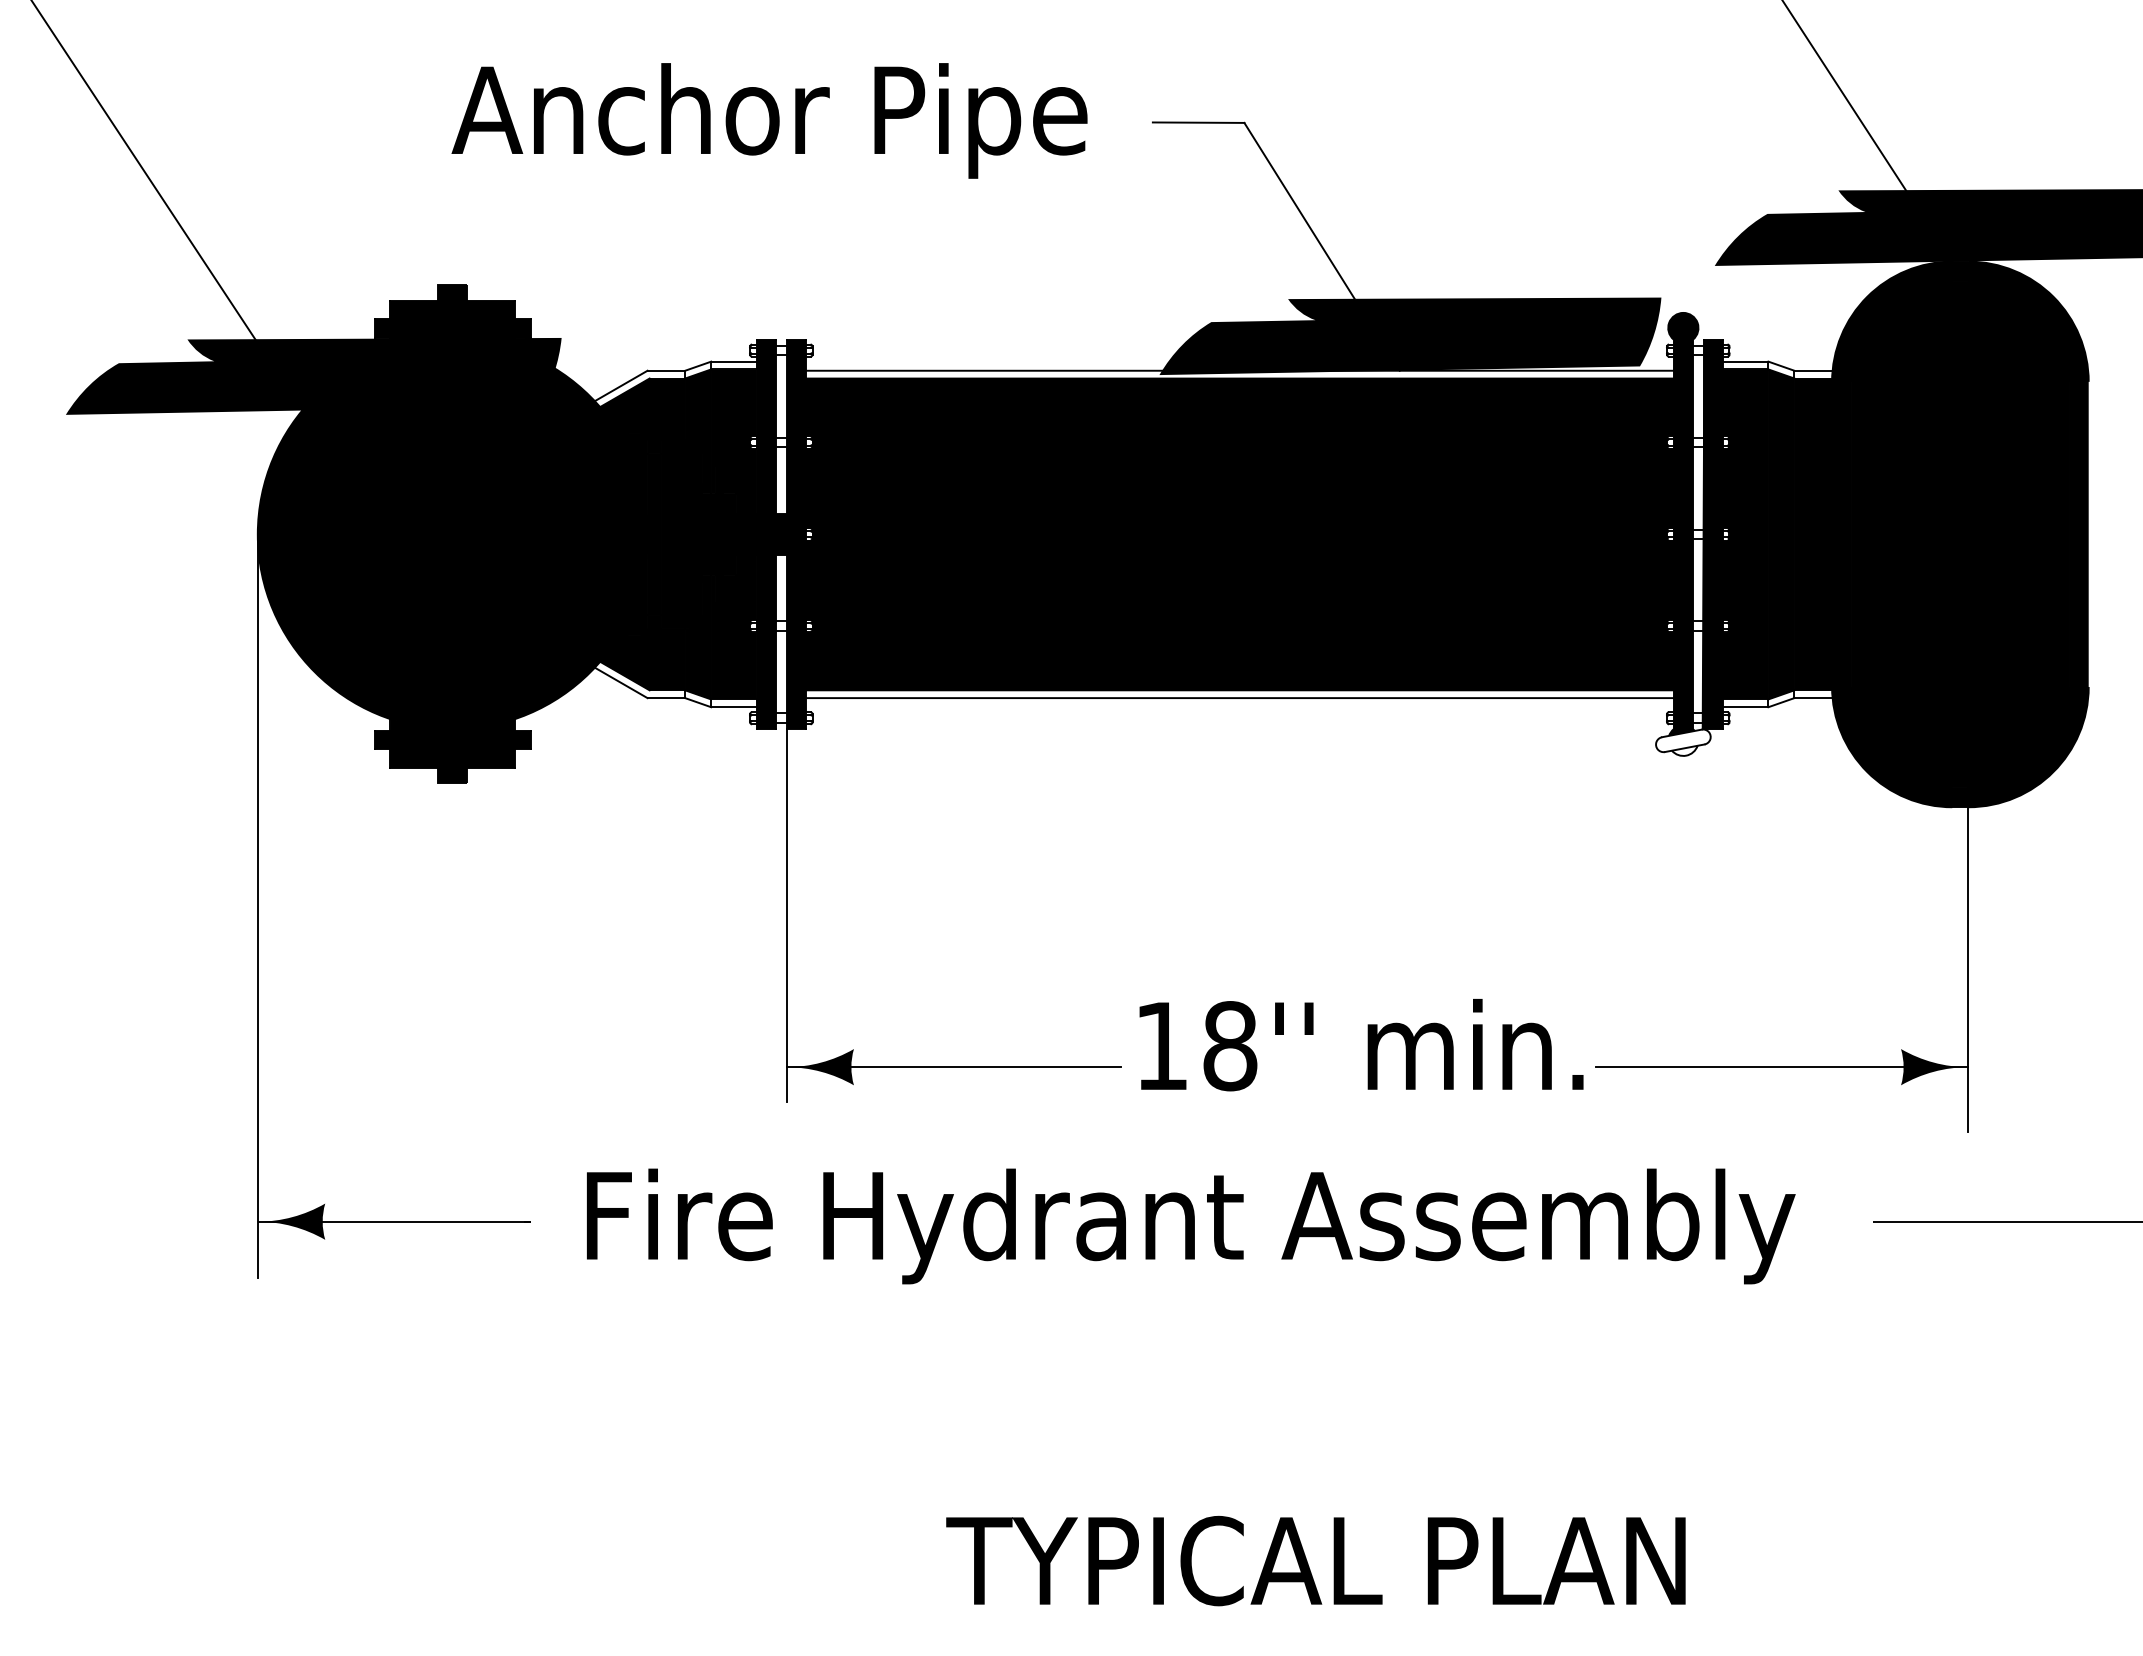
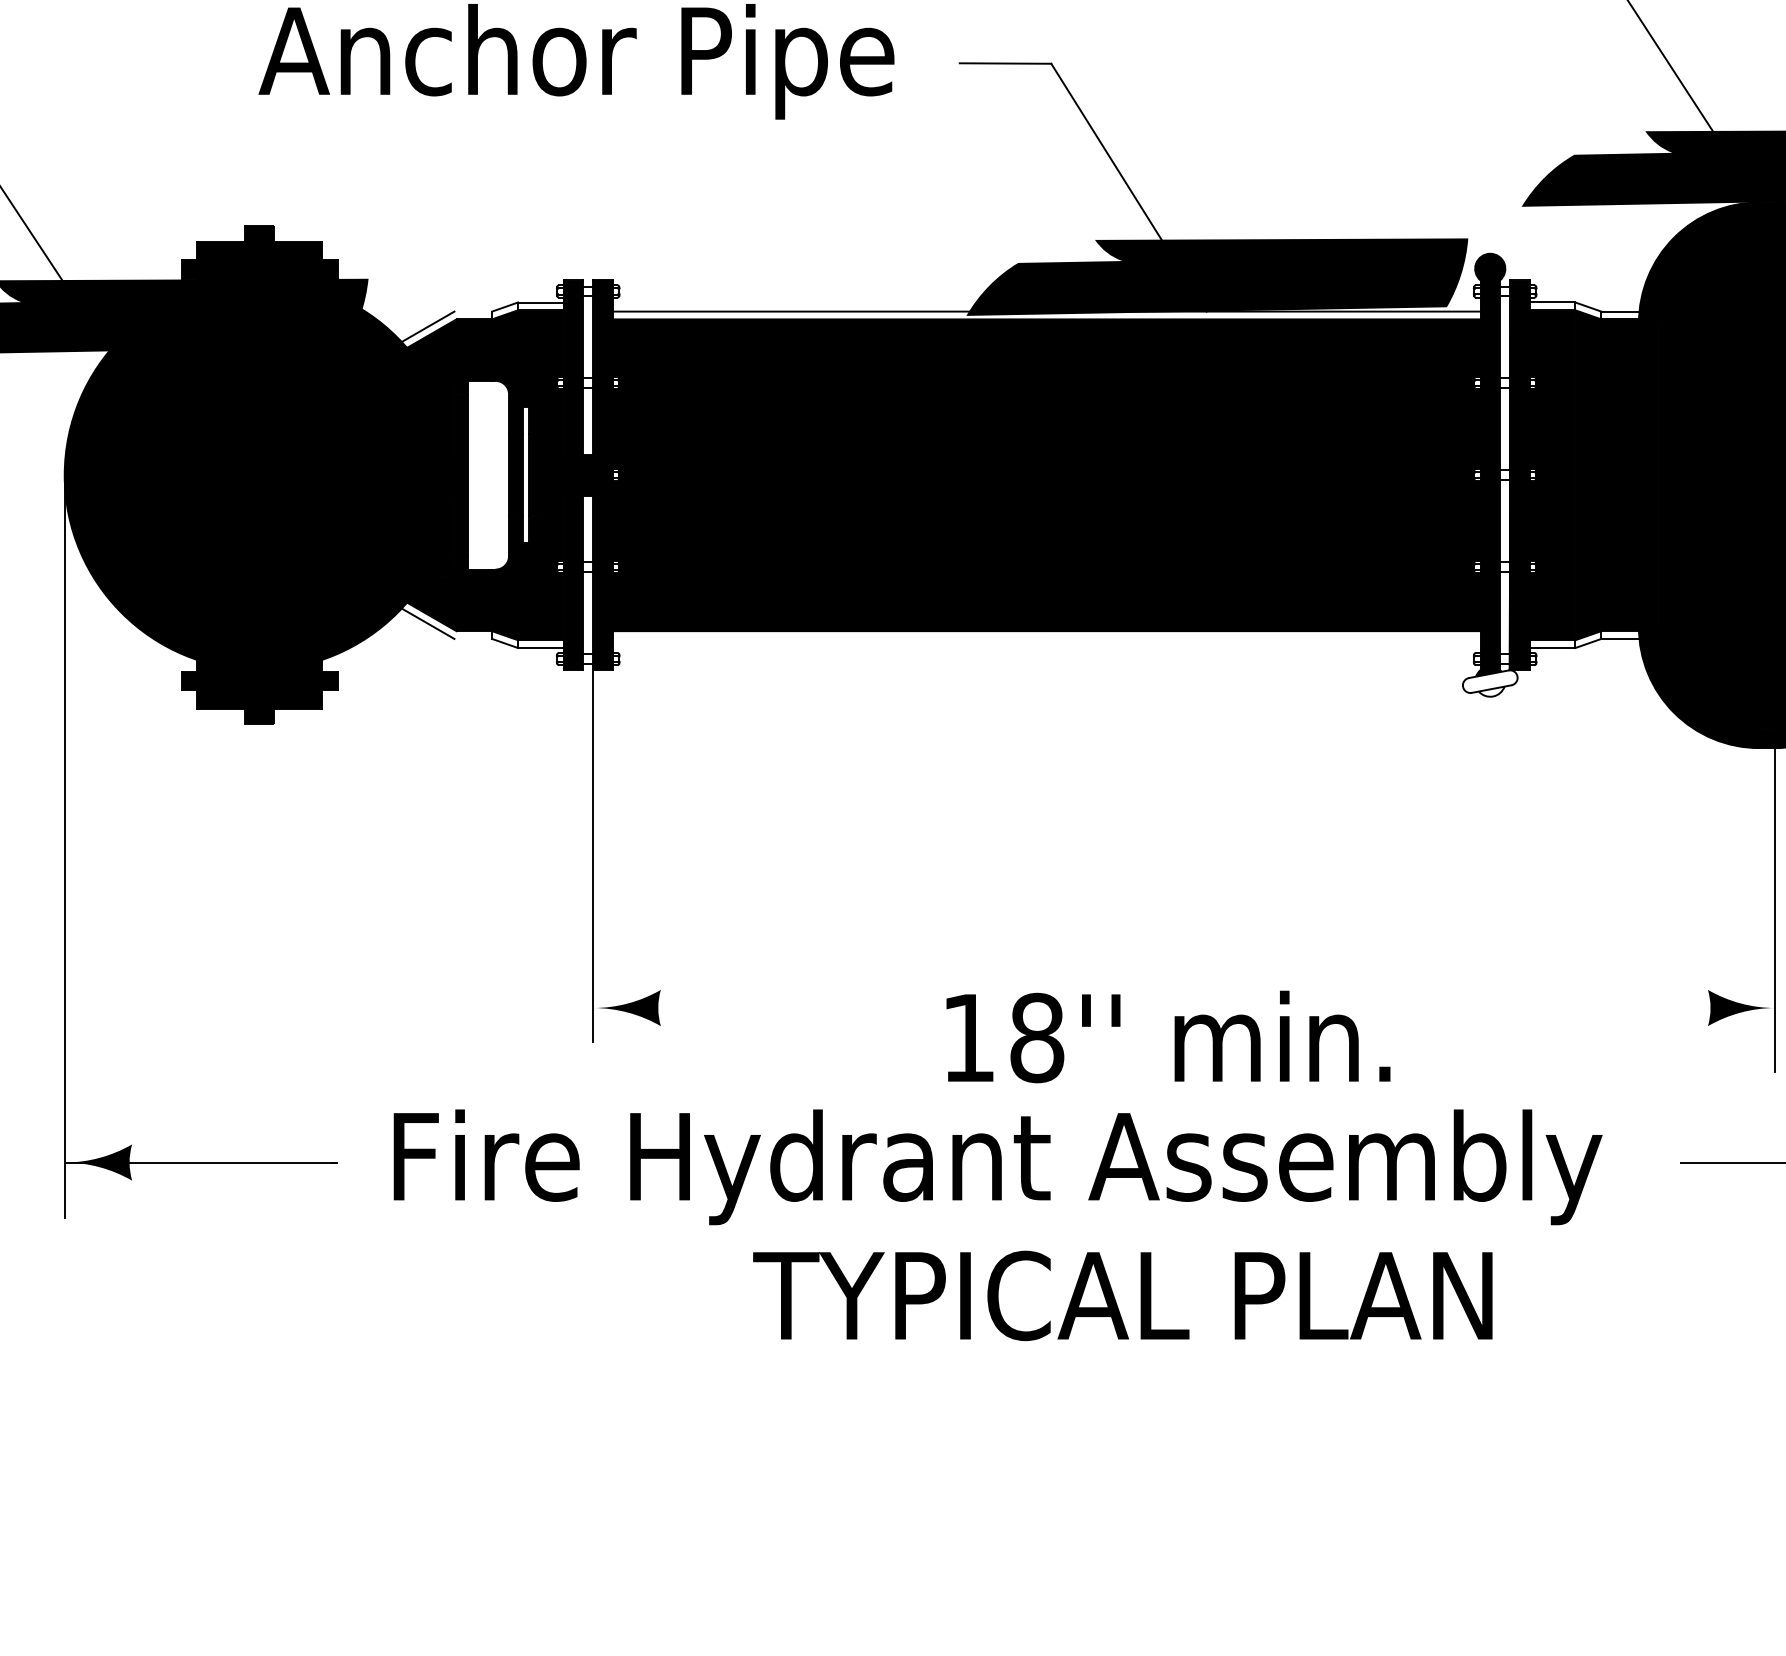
line: (666, 370) -> (473, 311), removed
fill: (681, 534) -> (488, 475), removed
fill: (718, 534) -> (525, 475), removed
line: (666, 698) -> (473, 639), removed
line: (1239, 698) -> (1046, 639), removed
text: (1361, 1045) -> (1168, 1037), moved
line: (953, 1067) -> (760, 1008), removed
line: (1781, 1067) -> (1588, 1008), removed
text: (1315, 1560) -> (1122, 1295), moved

